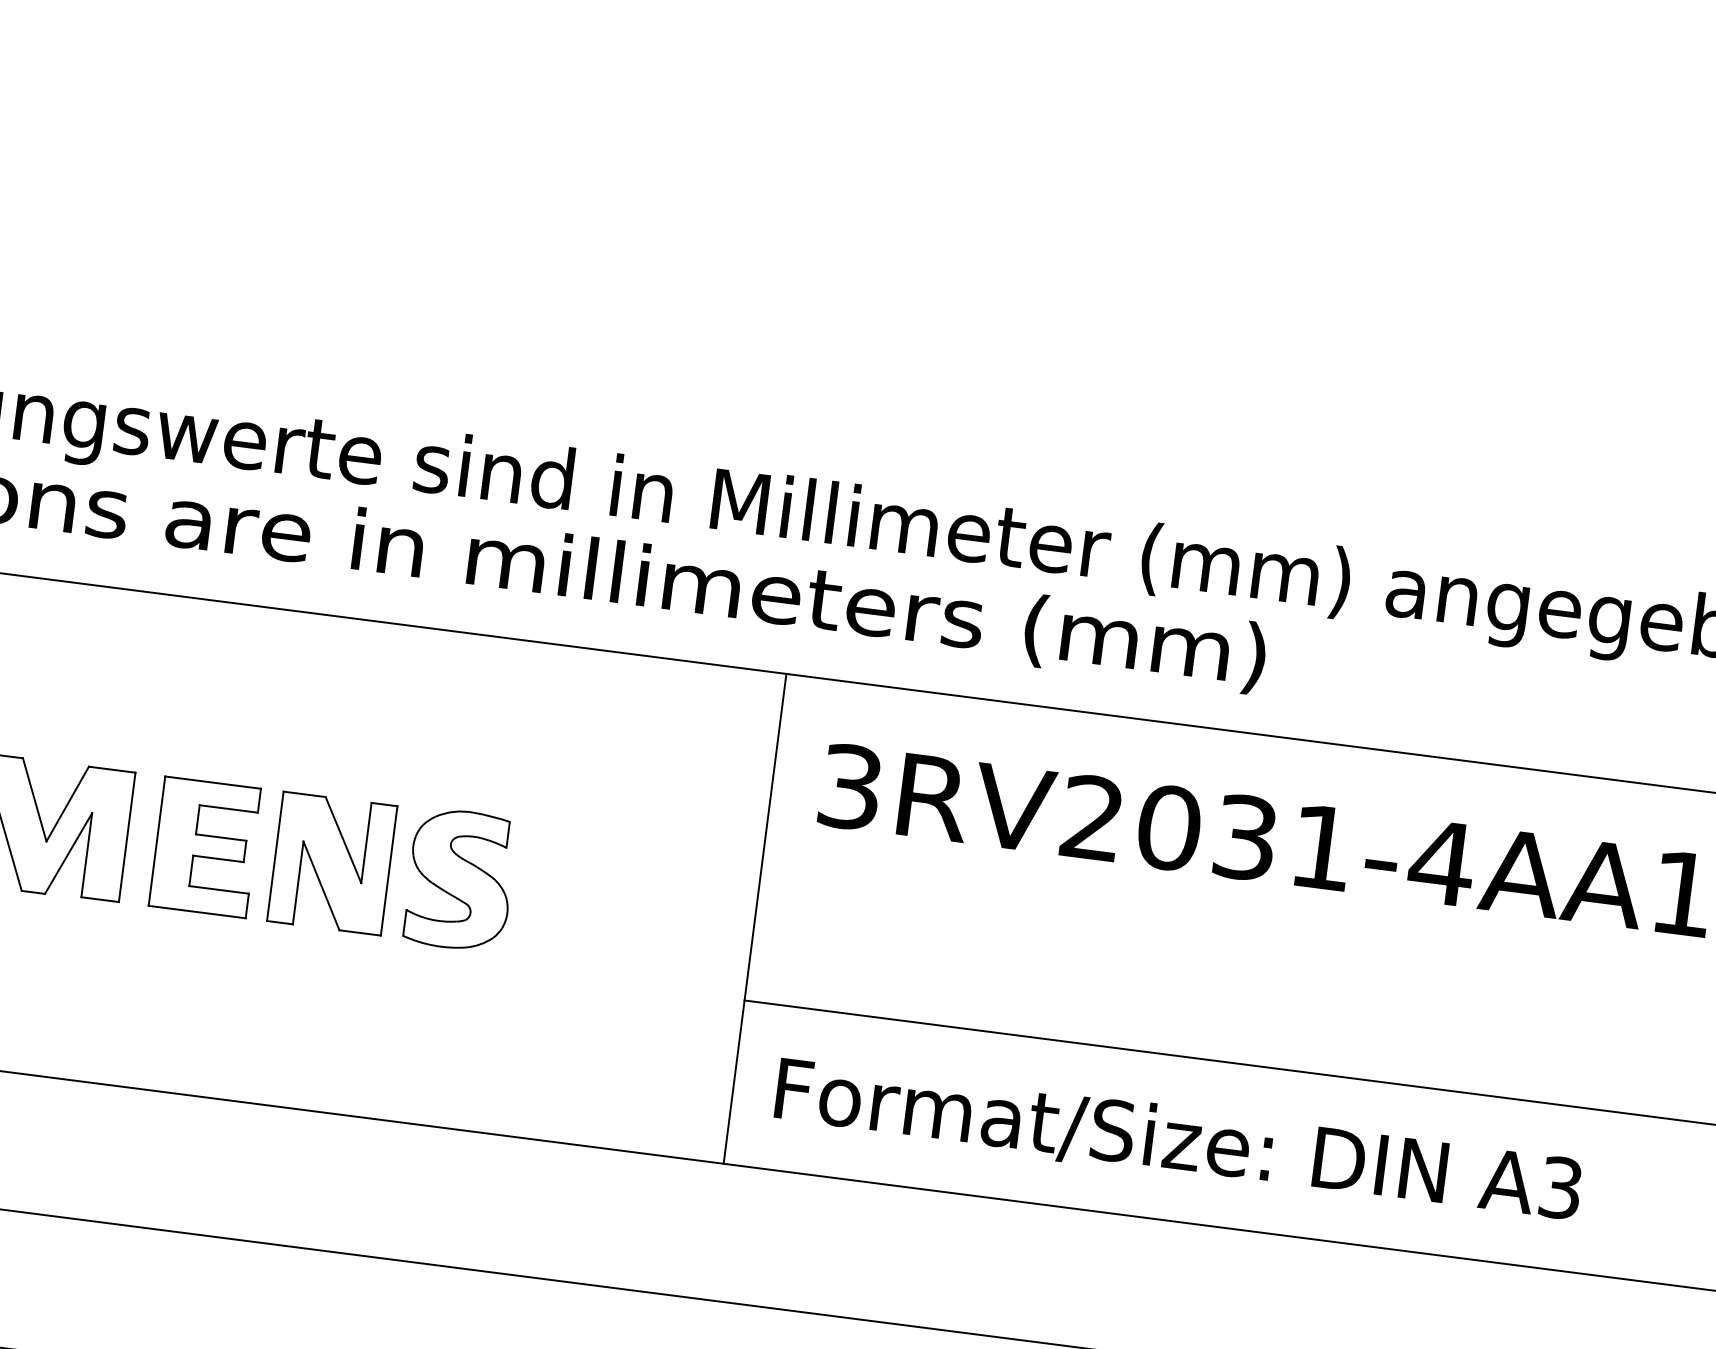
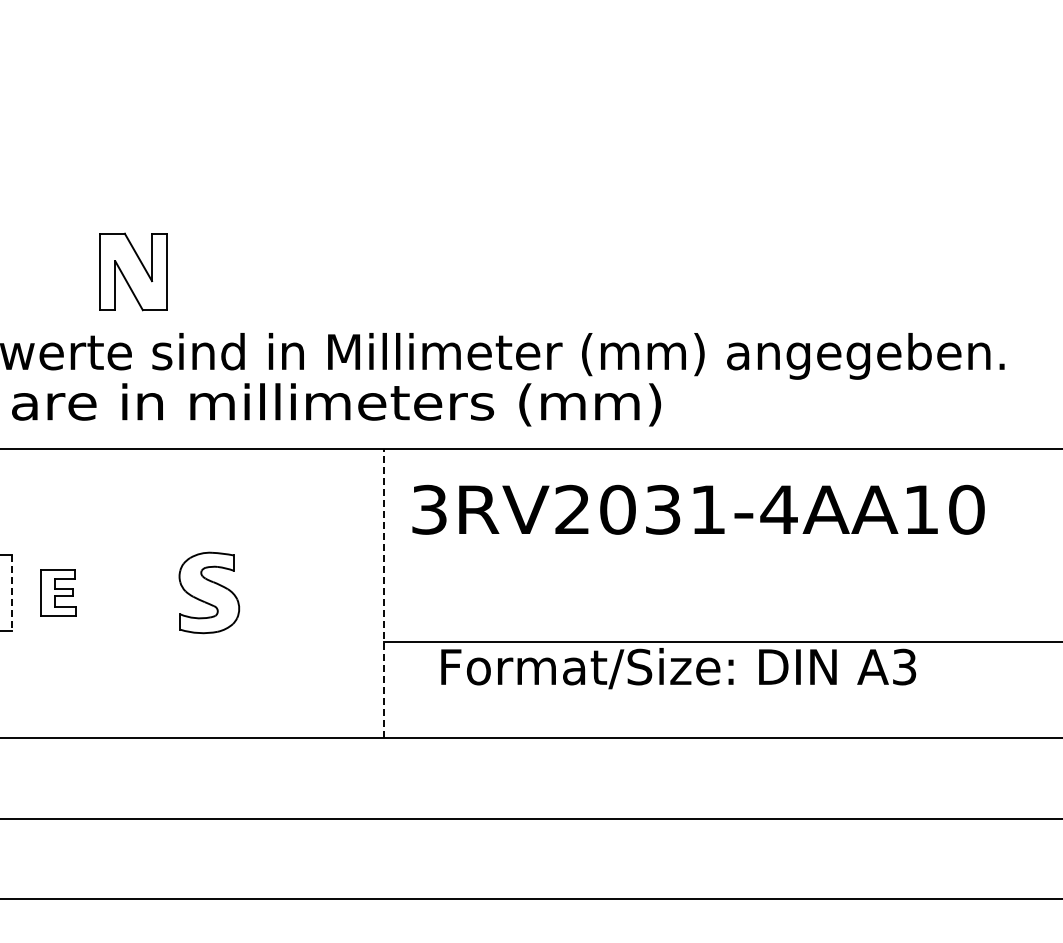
line: (127, 838) -> (12, 593), solid -> dashed
part: (205, 846) -> (58, 592), size x0.6
part: (332, 862) -> (133, 271), moved
line: (754, 918) -> (383, 593), solid -> dashed
text: (1178, 1141) -> (678, 668), moved

